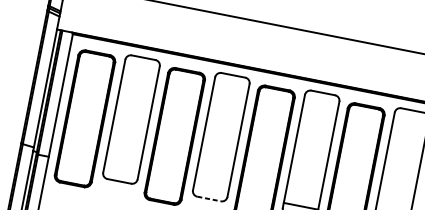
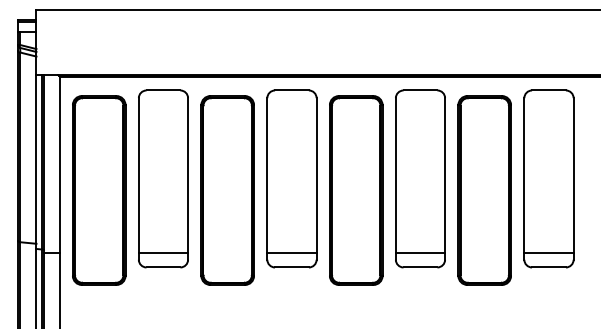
line: (121, 170) -> (163, 252), added
line: (210, 188) -> (291, 252), added
line: (208, 198) -> (291, 267), dashed -> solid

